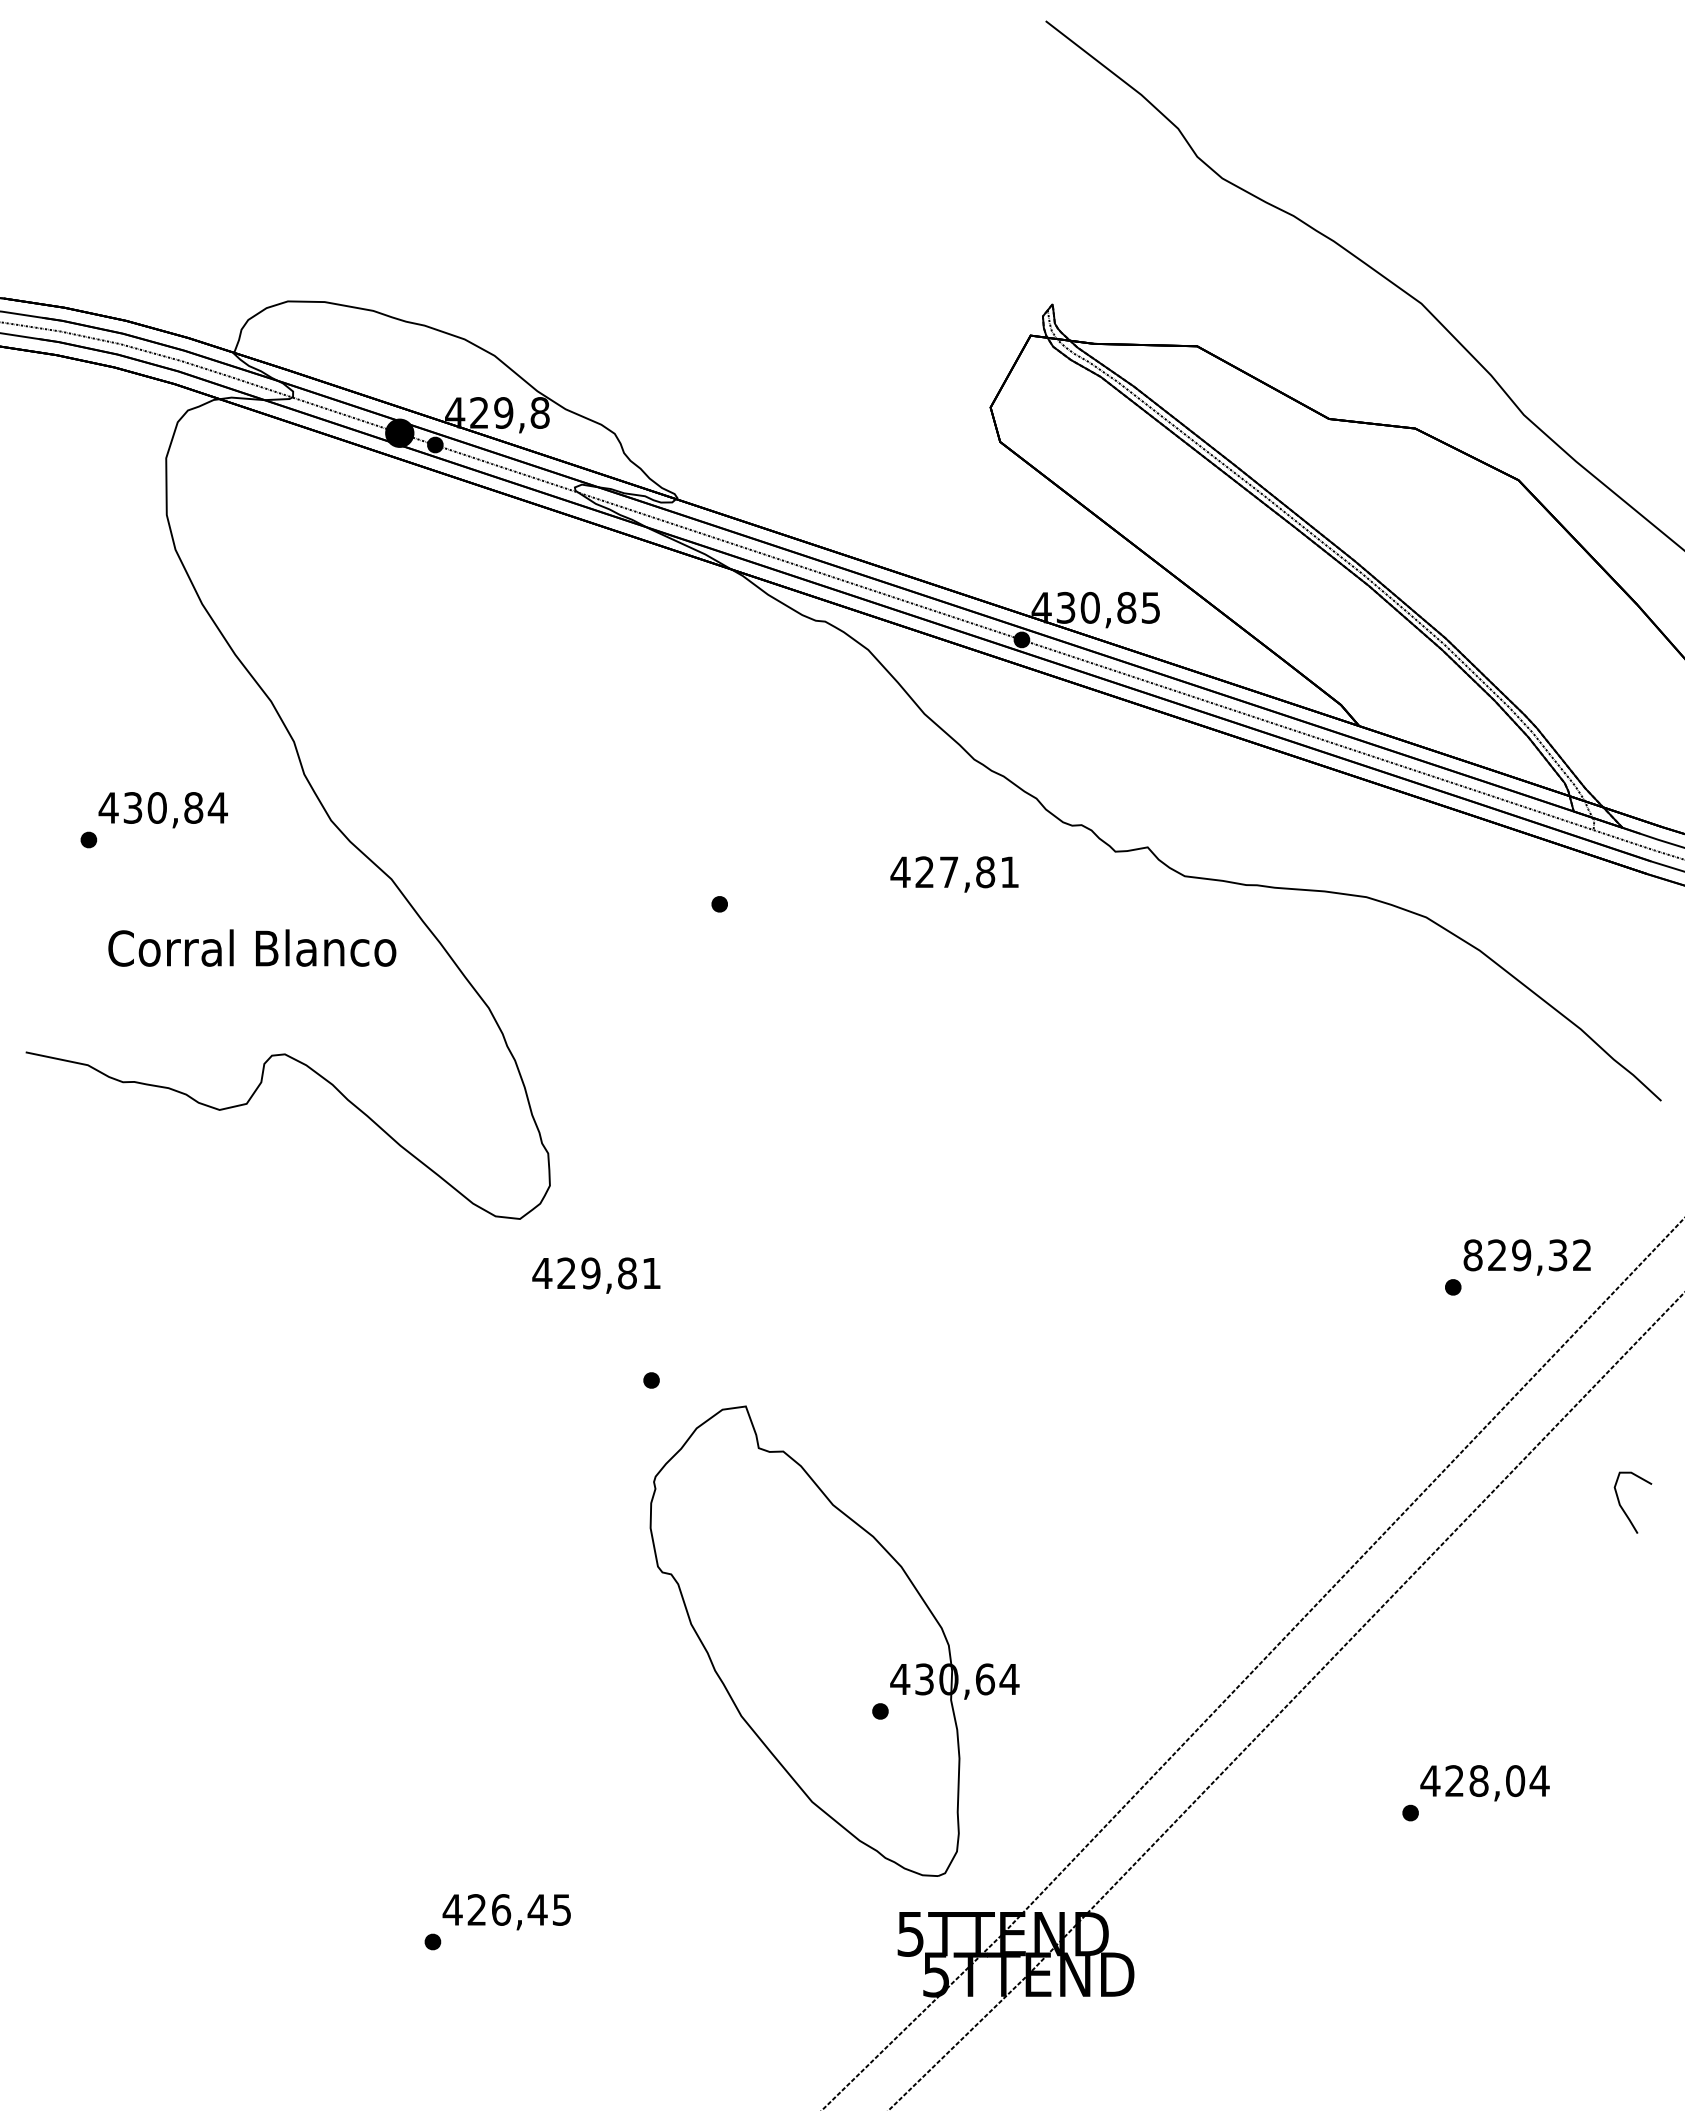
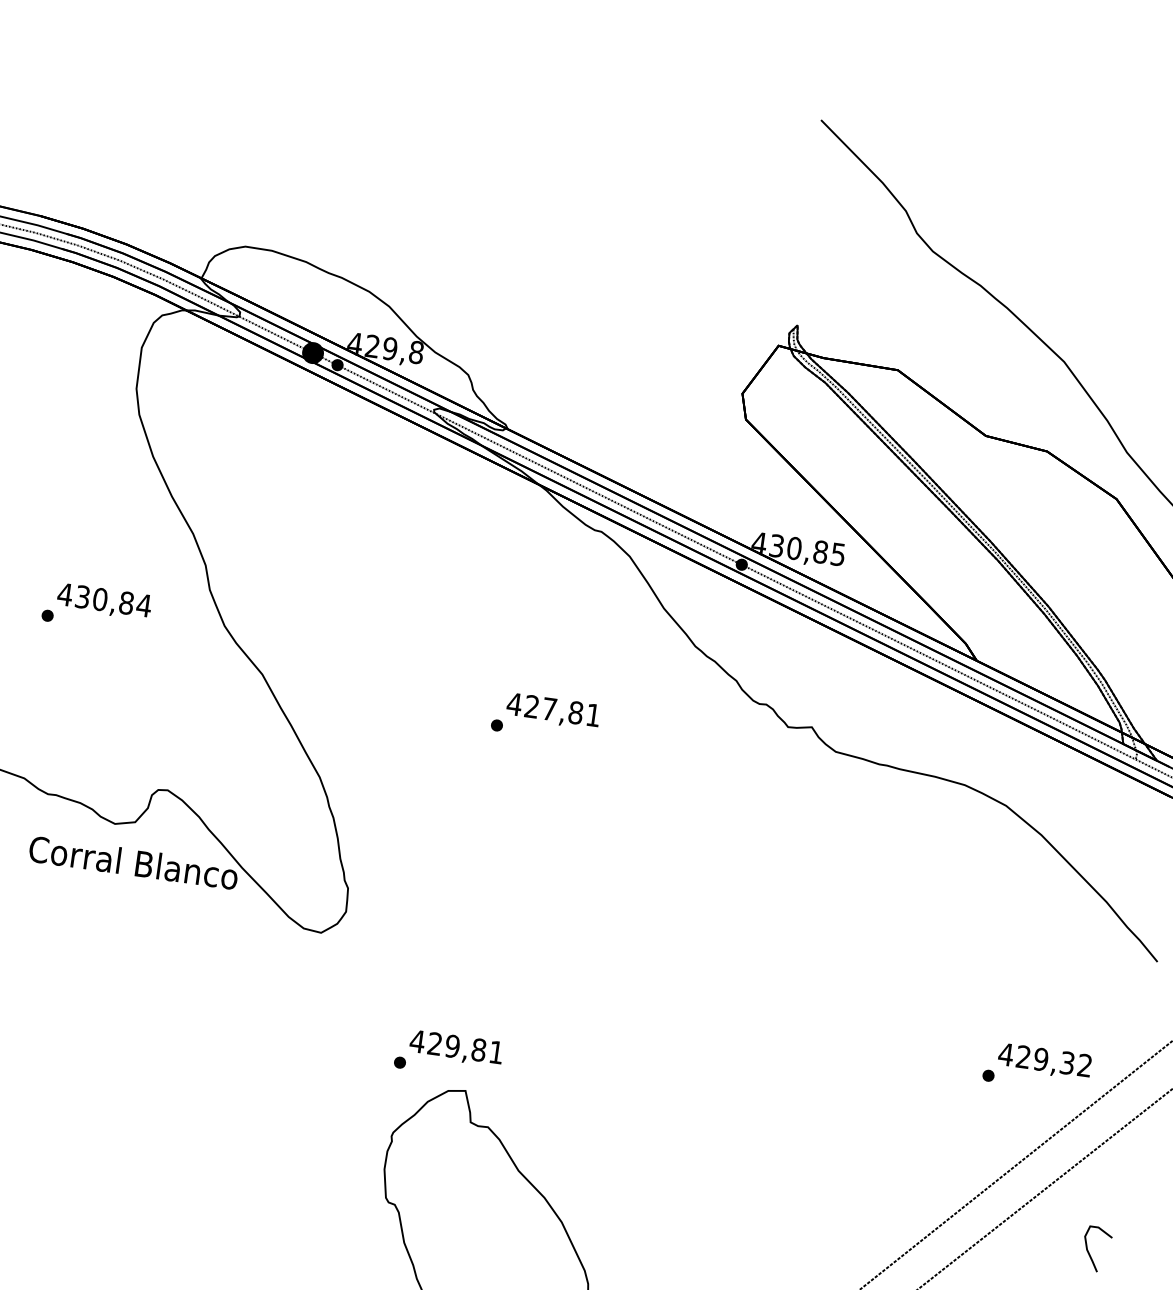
text: (954, 874) -> (553, 711), moved
text: (252, 947) -> (133, 862), moved
text: (1472, 1255) -> (1005, 1054), 829,32 -> 429,32
text: (596, 1275) -> (456, 1048), moved

